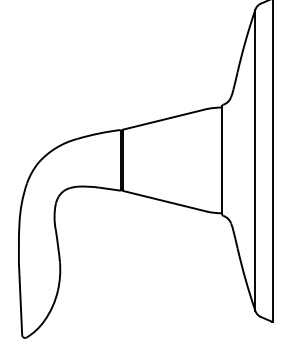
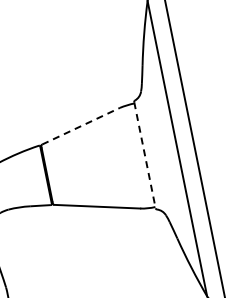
line: (165, 119) -> (81, 126), solid -> dashed
line: (222, 160) -> (145, 155), solid -> dashed

